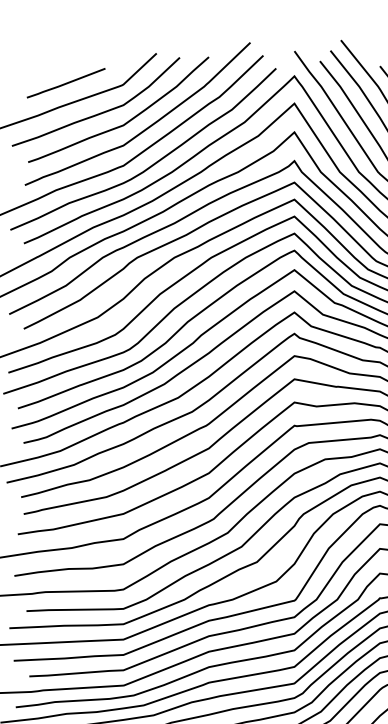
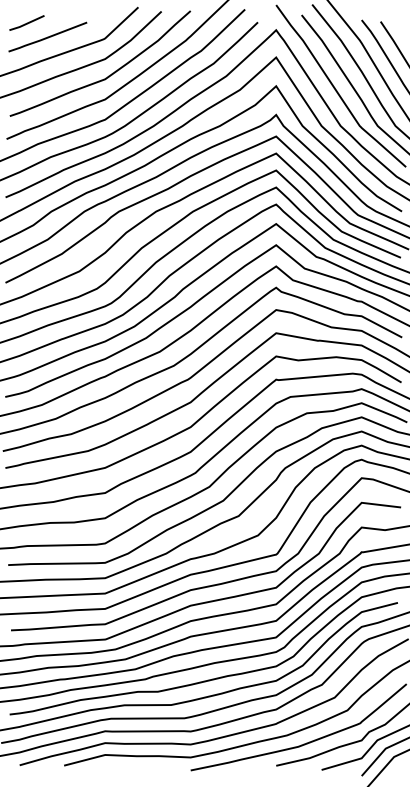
line: (44, 68) -> (26, 22), added

